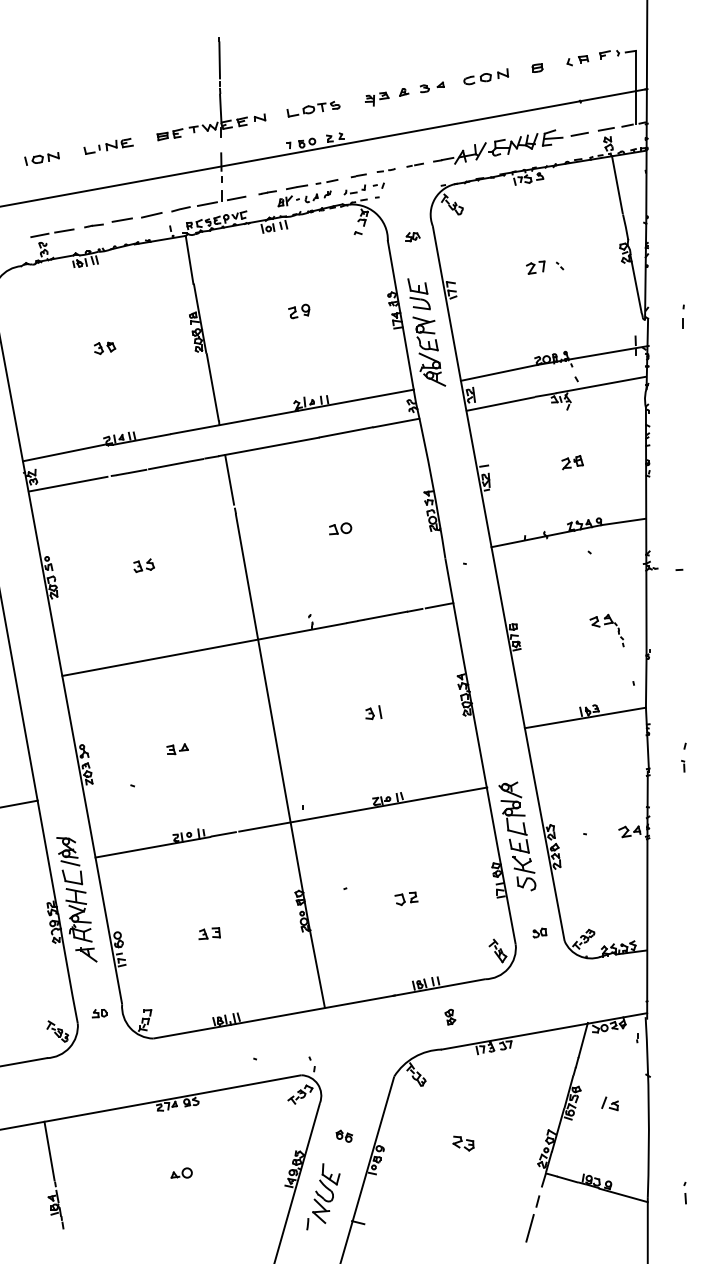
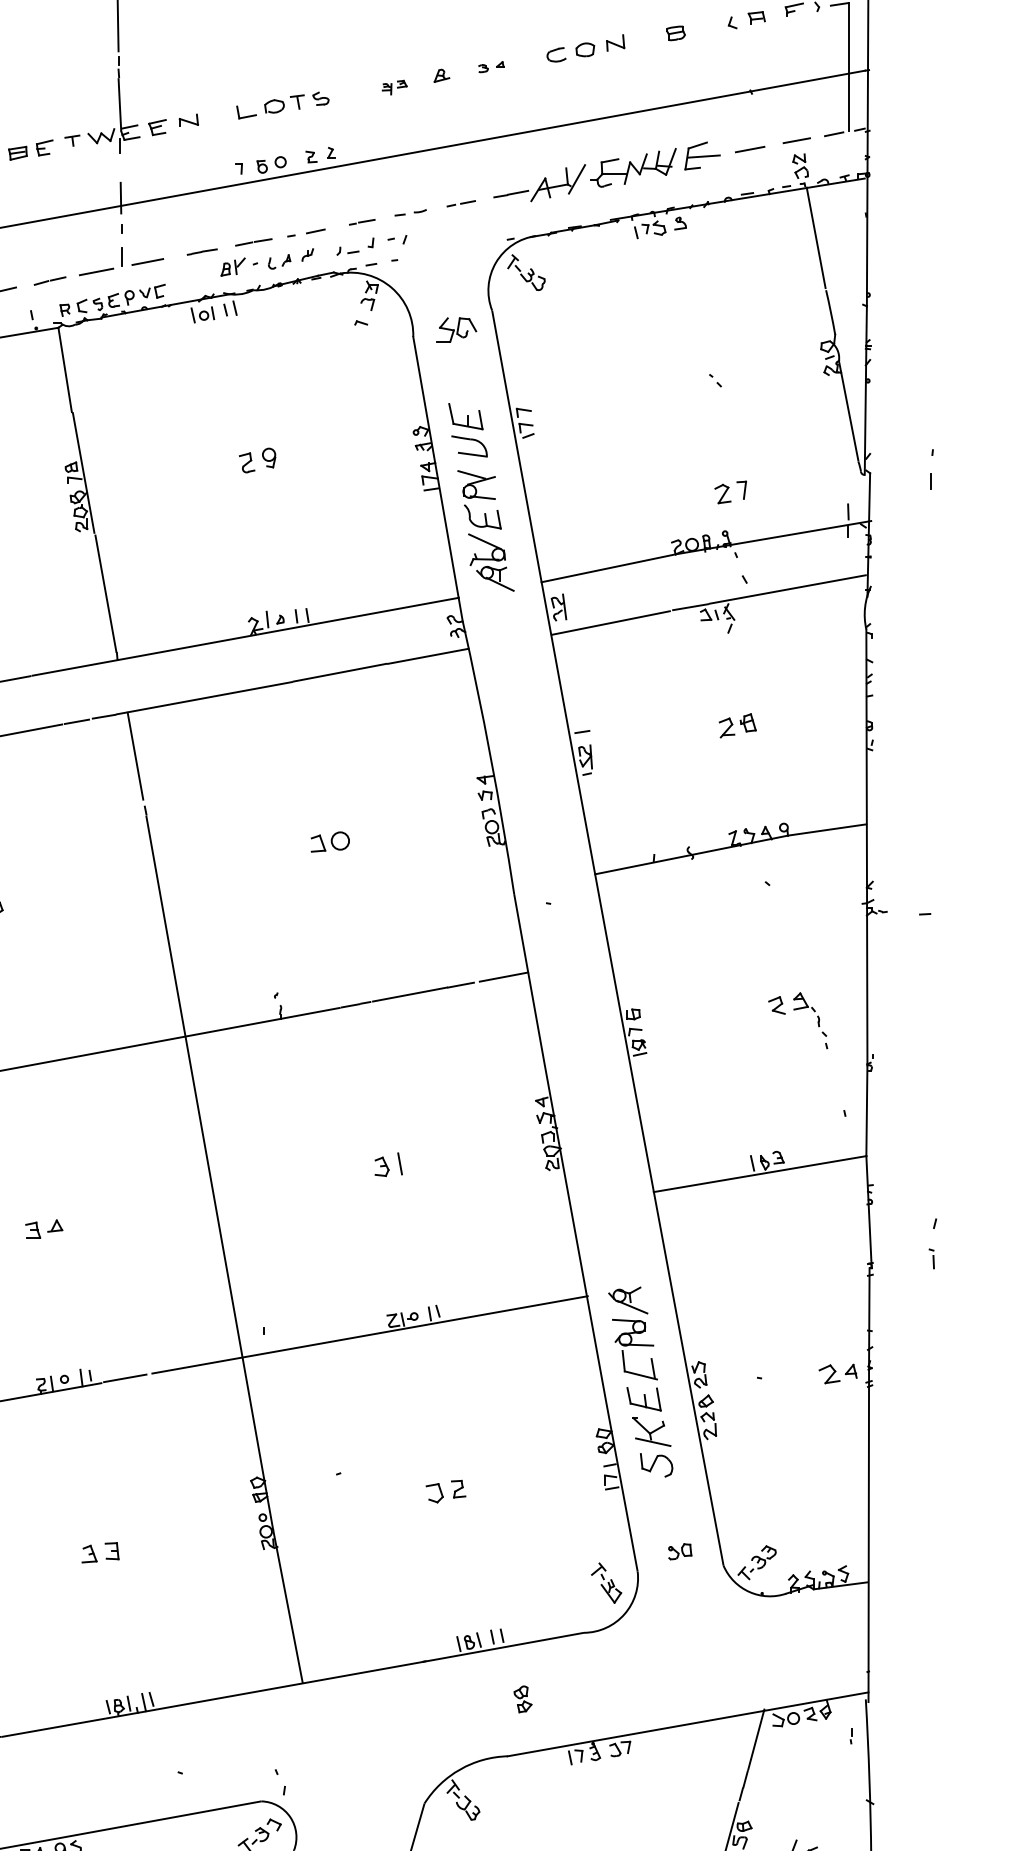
part: (432, 87) -> (491, 67), size x0.6
part: (377, 98) -> (395, 86), size x0.6
part: (412, 237) -> (456, 330), size x1.6
part: (535, 267) -> (730, 492), moved

